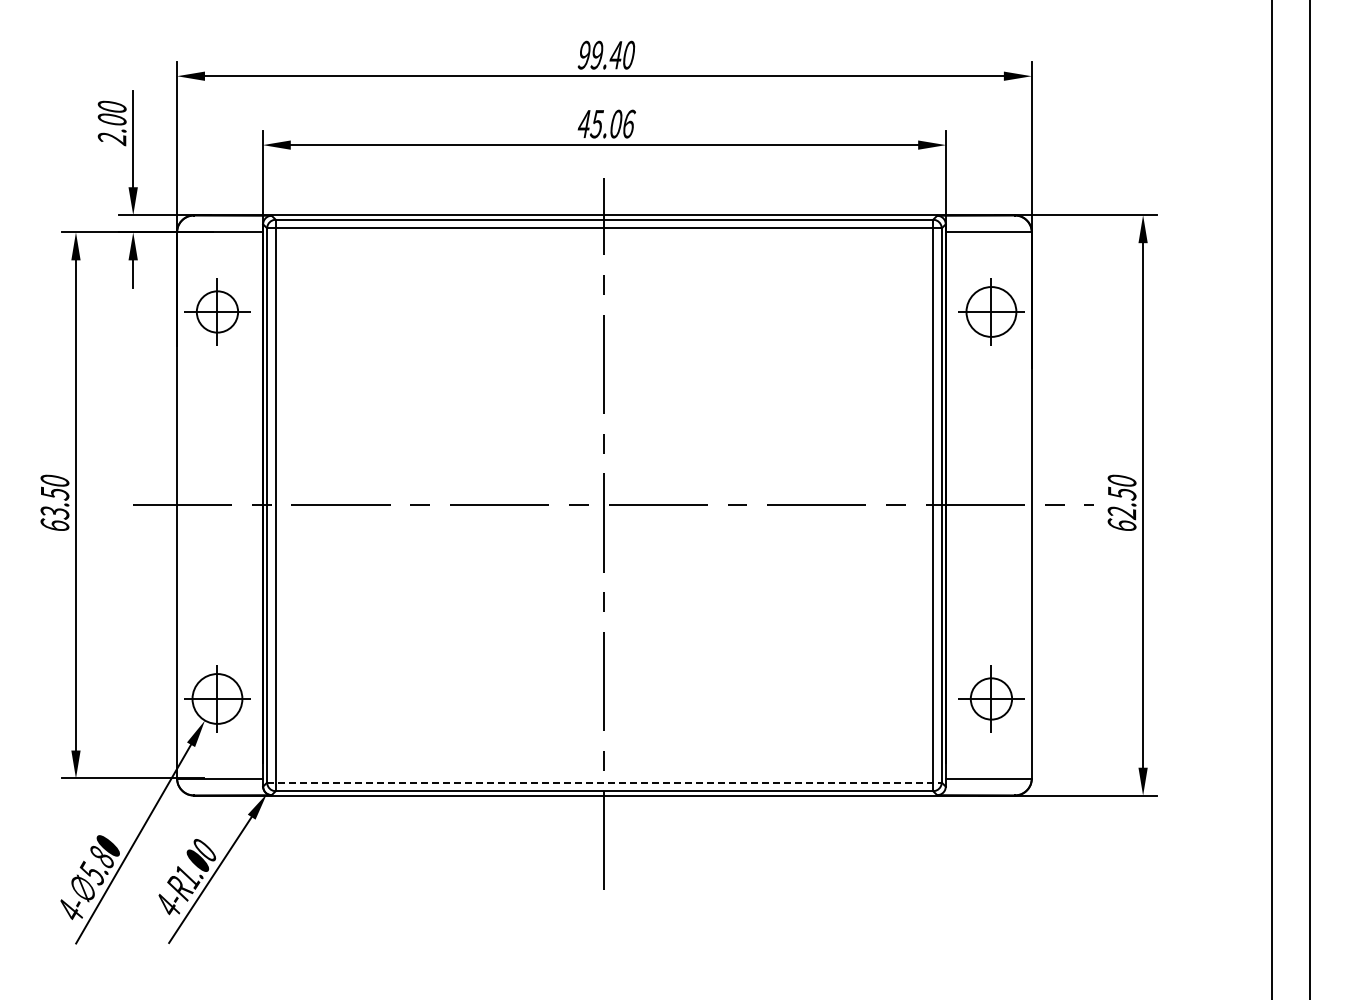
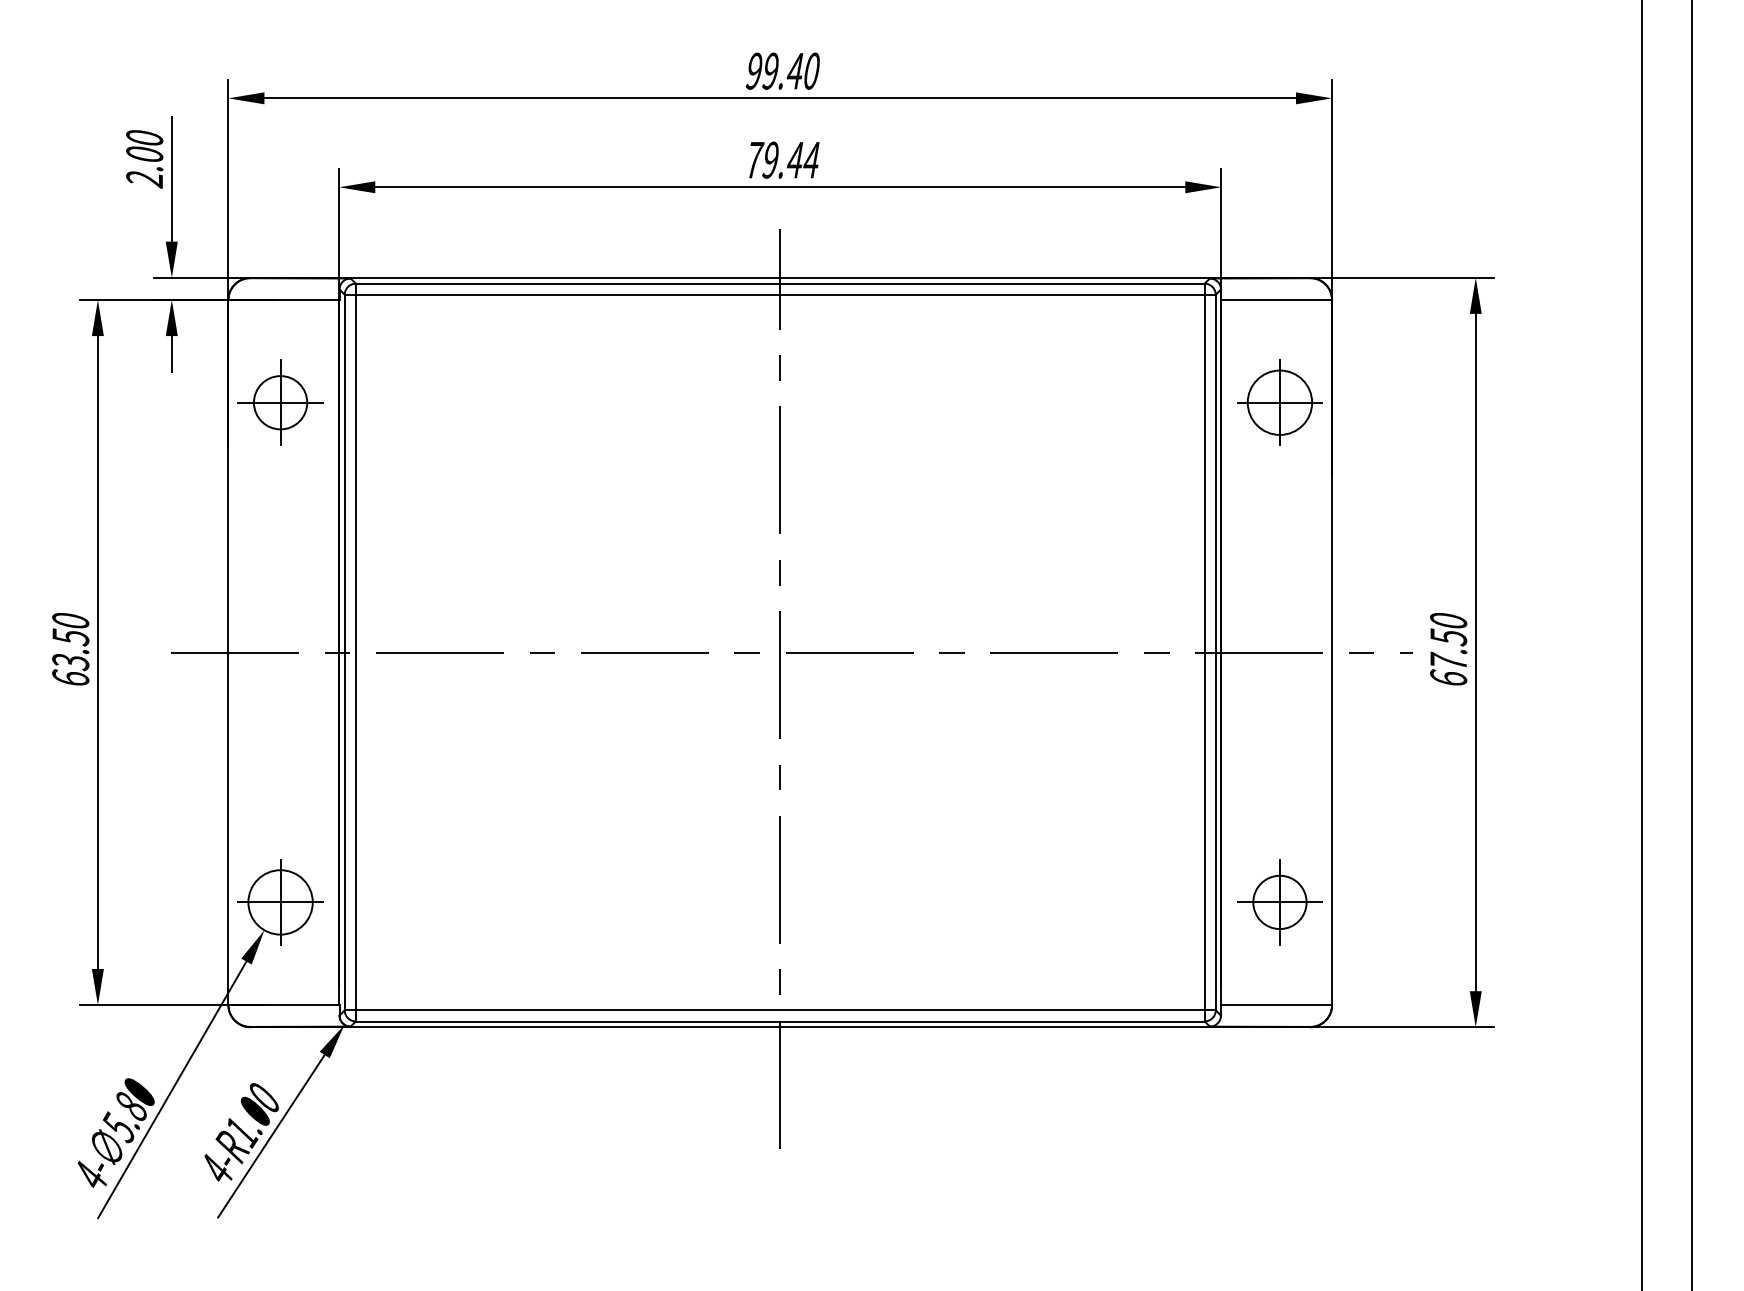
text: (606, 123) -> (782, 159), 45.06 -> 79.44
text: (1121, 512) -> (1447, 661), 62.50 -> 67.50
line: (604, 782) -> (780, 1010), dashed -> solid

